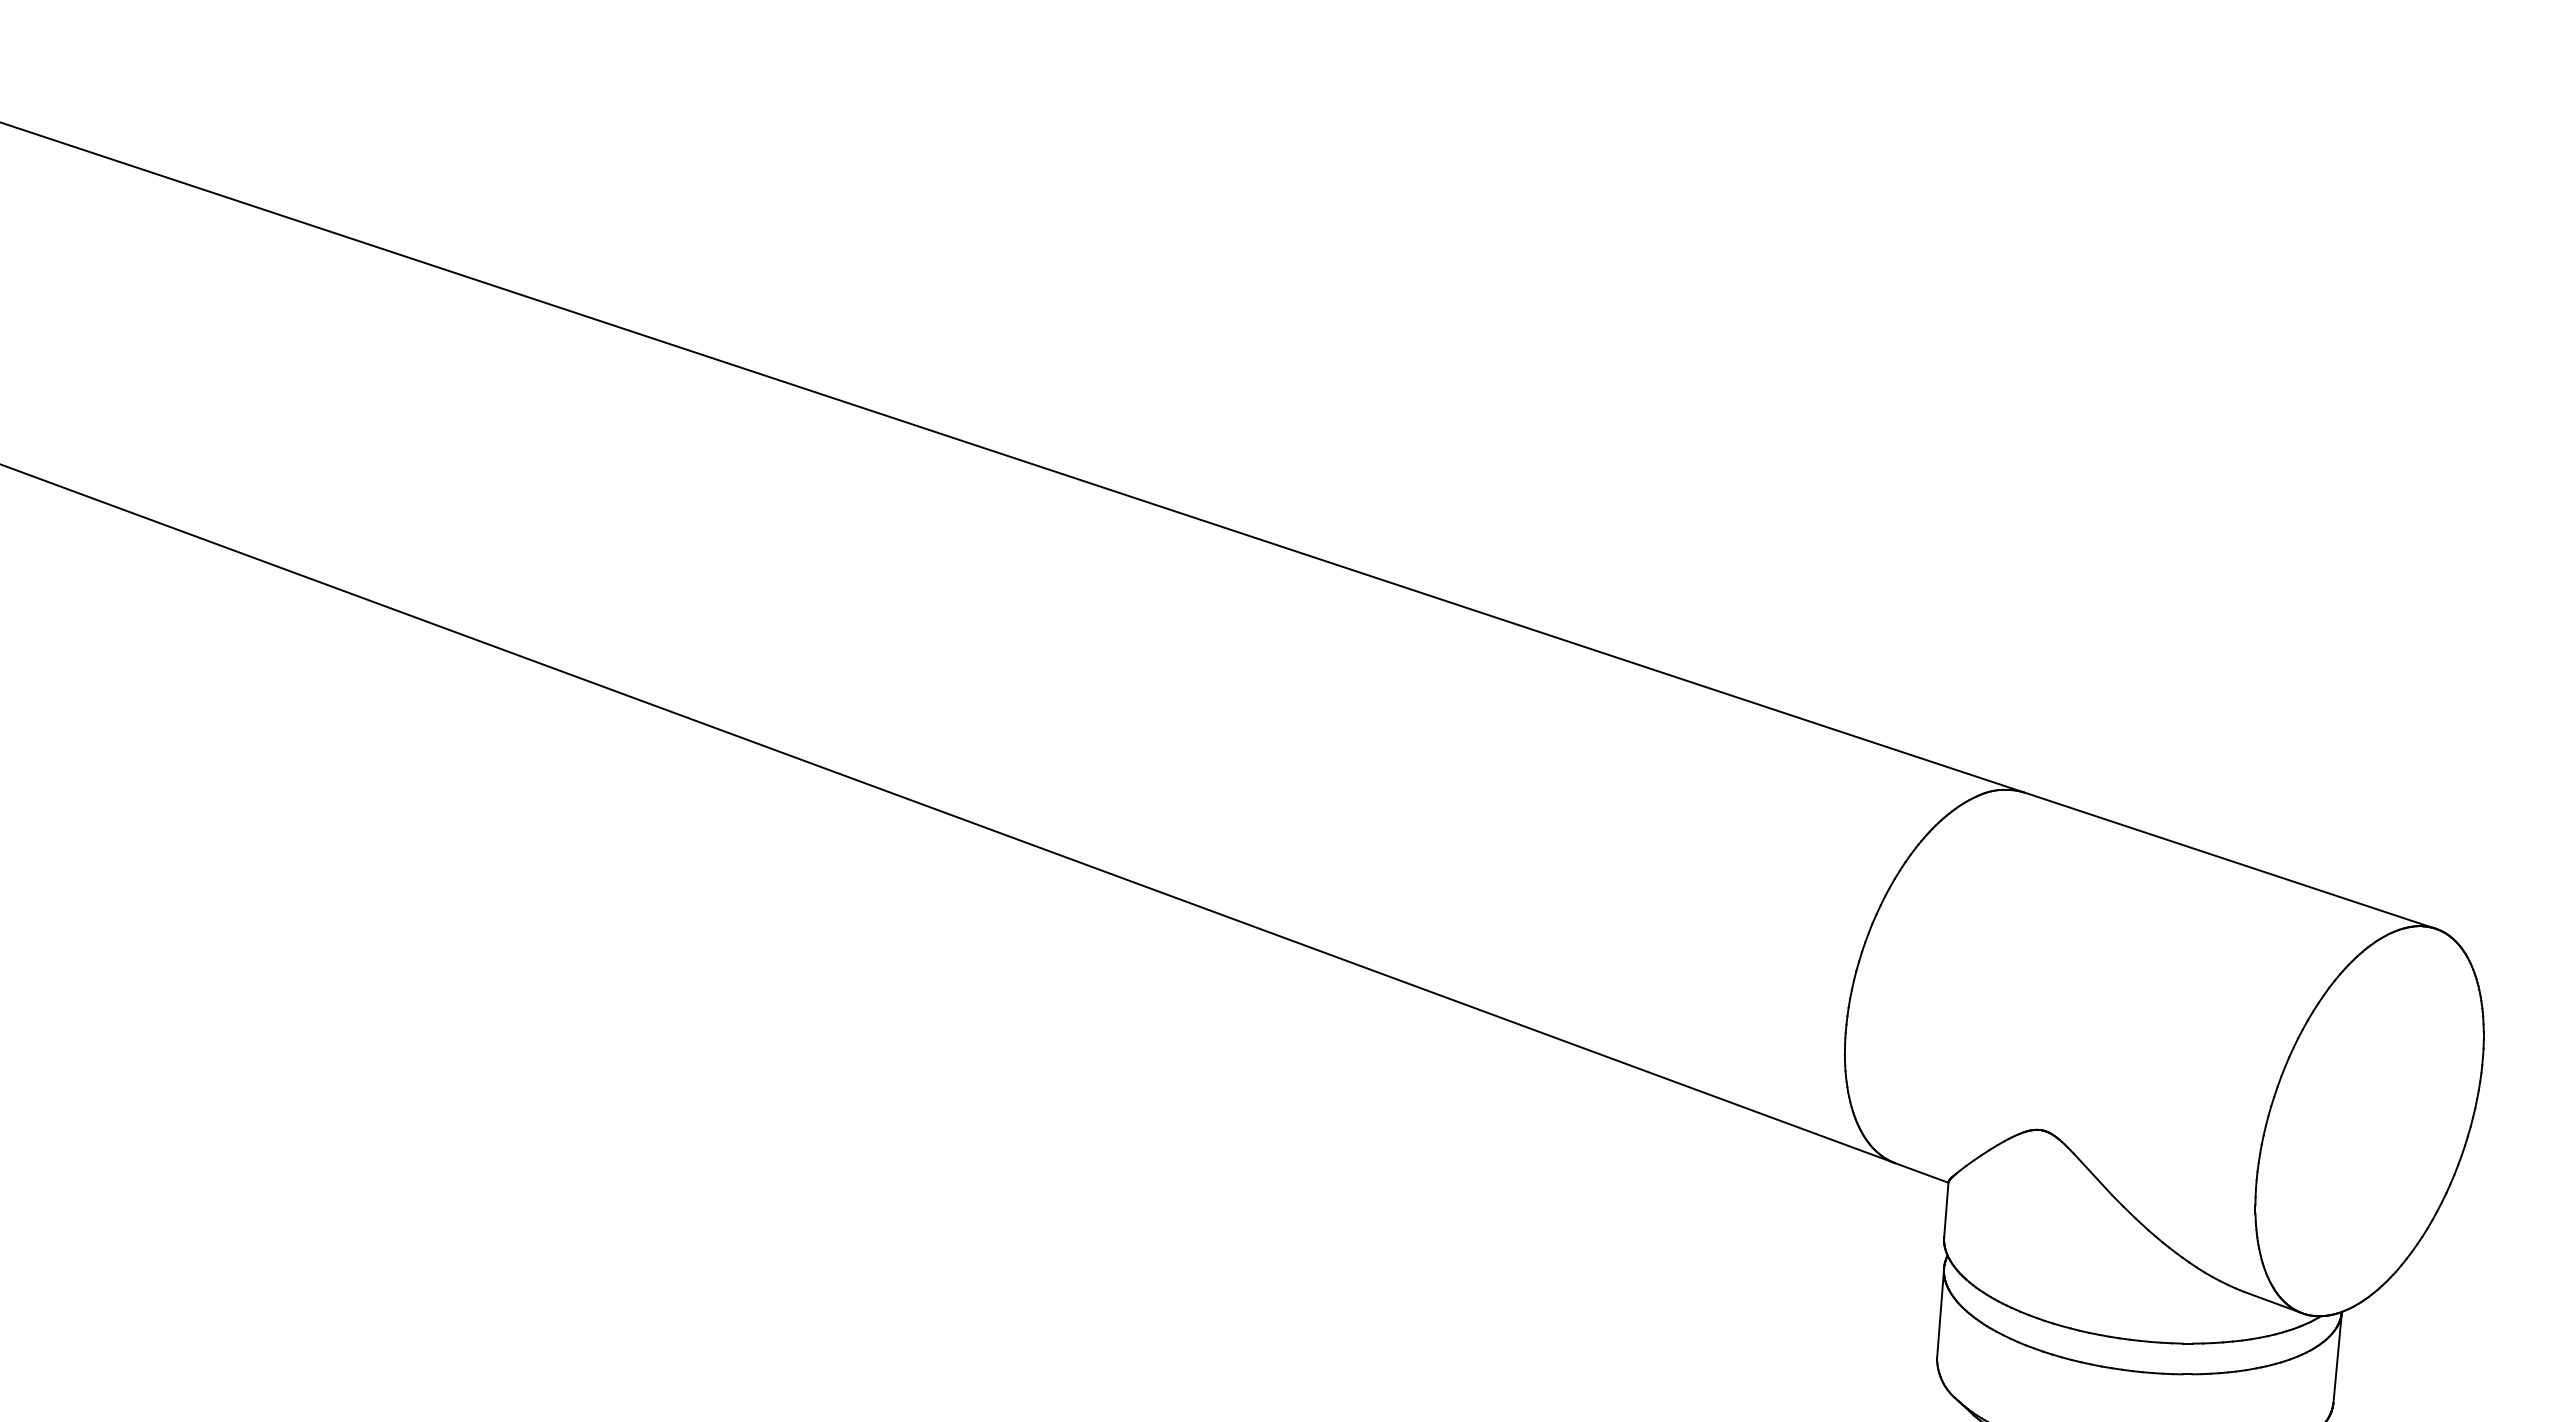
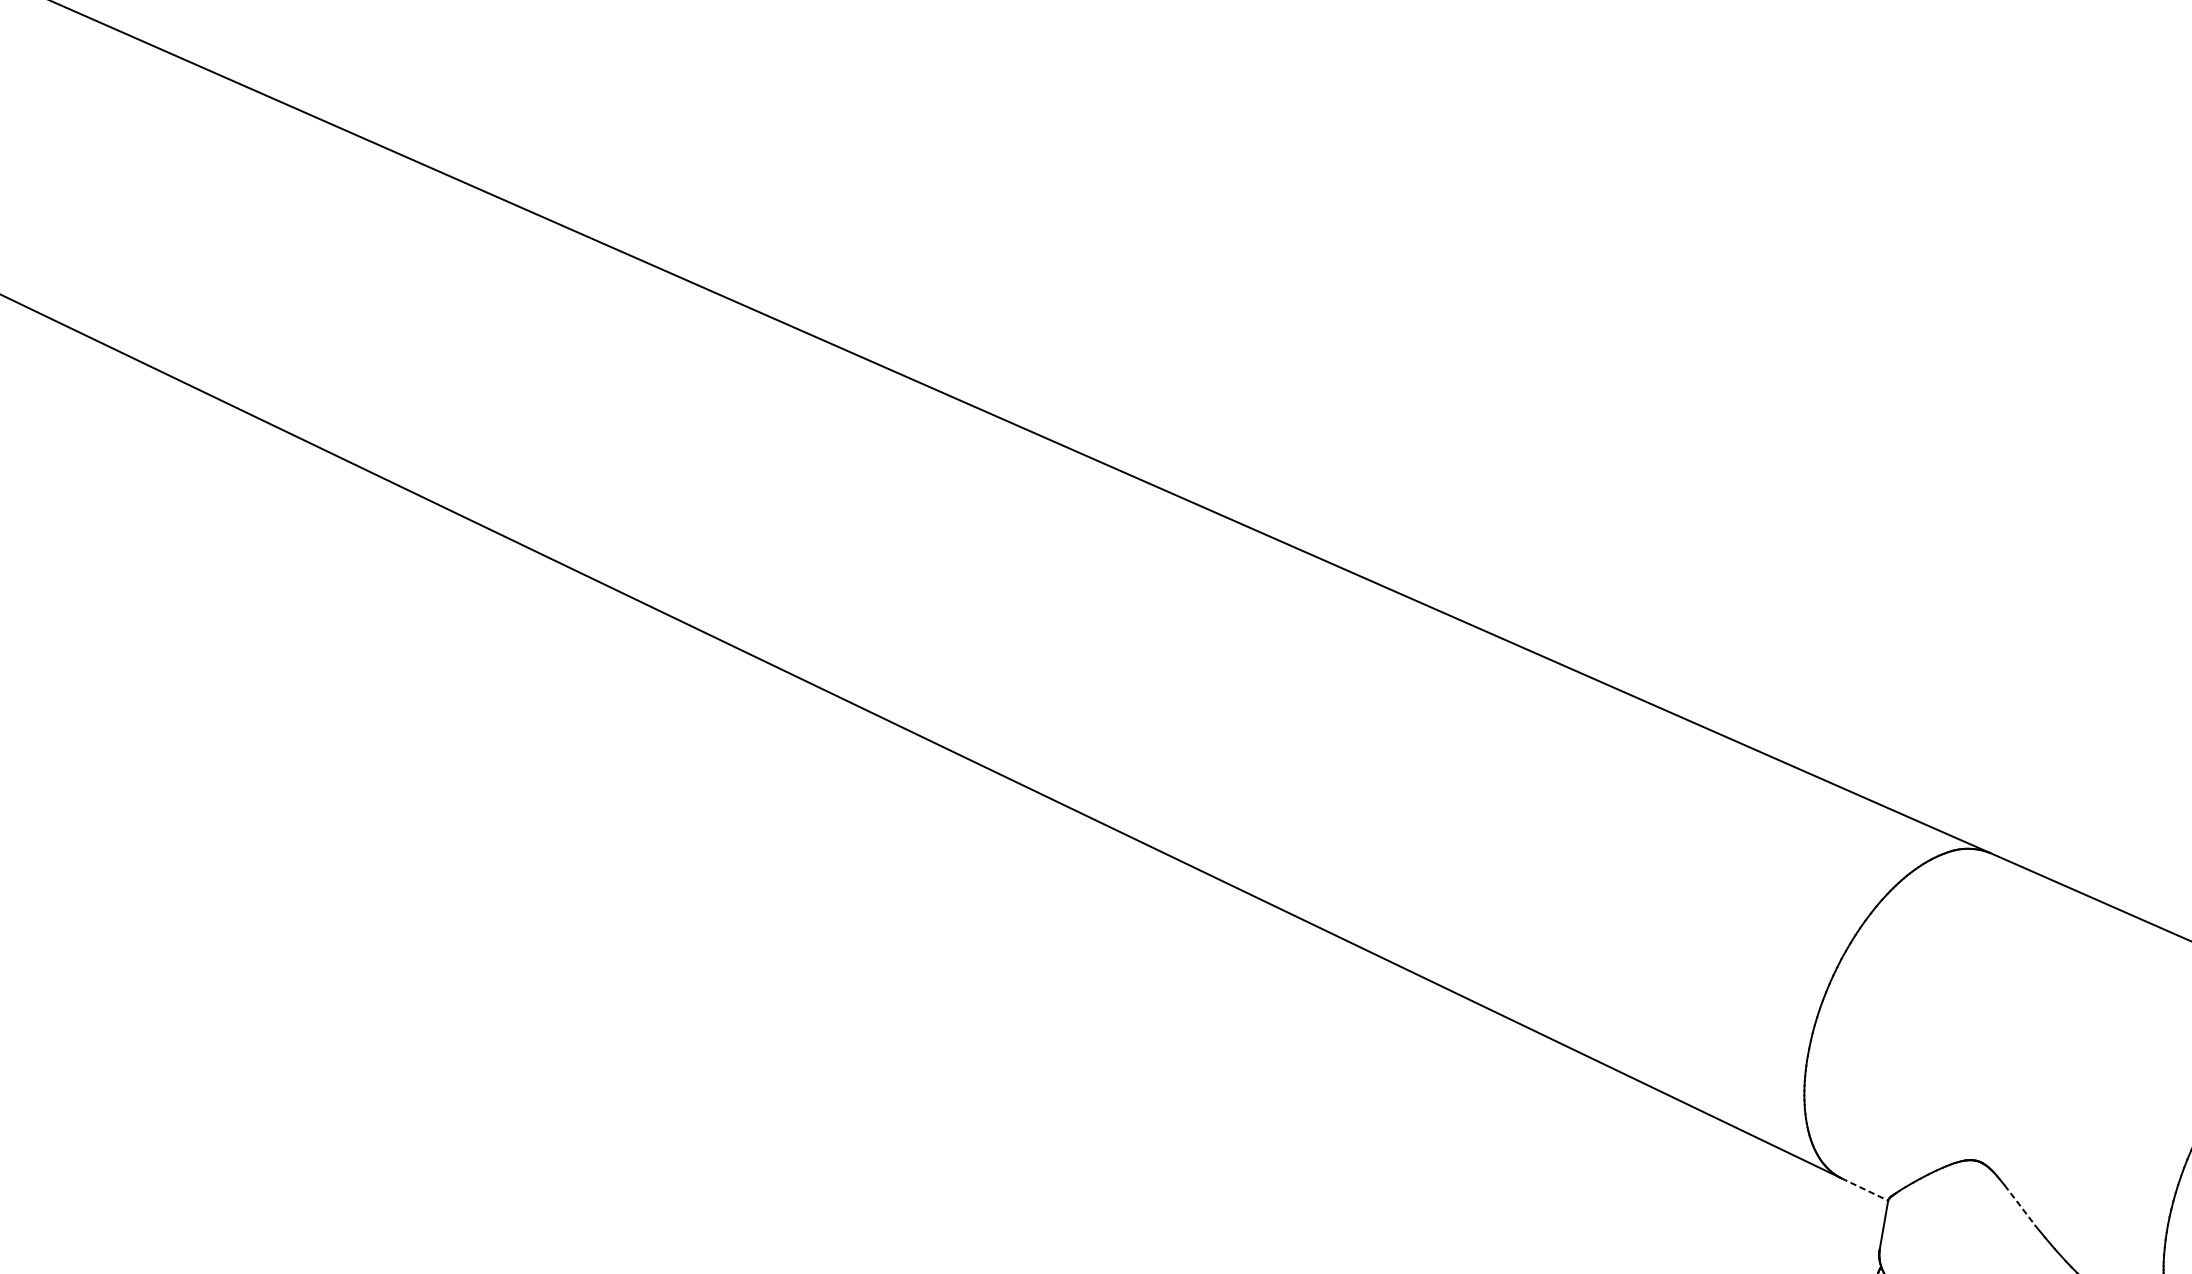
line: (1922, 1173) -> (1865, 1190), solid -> dashed
line: (2093, 1174) -> (2020, 1205), solid -> dashed

